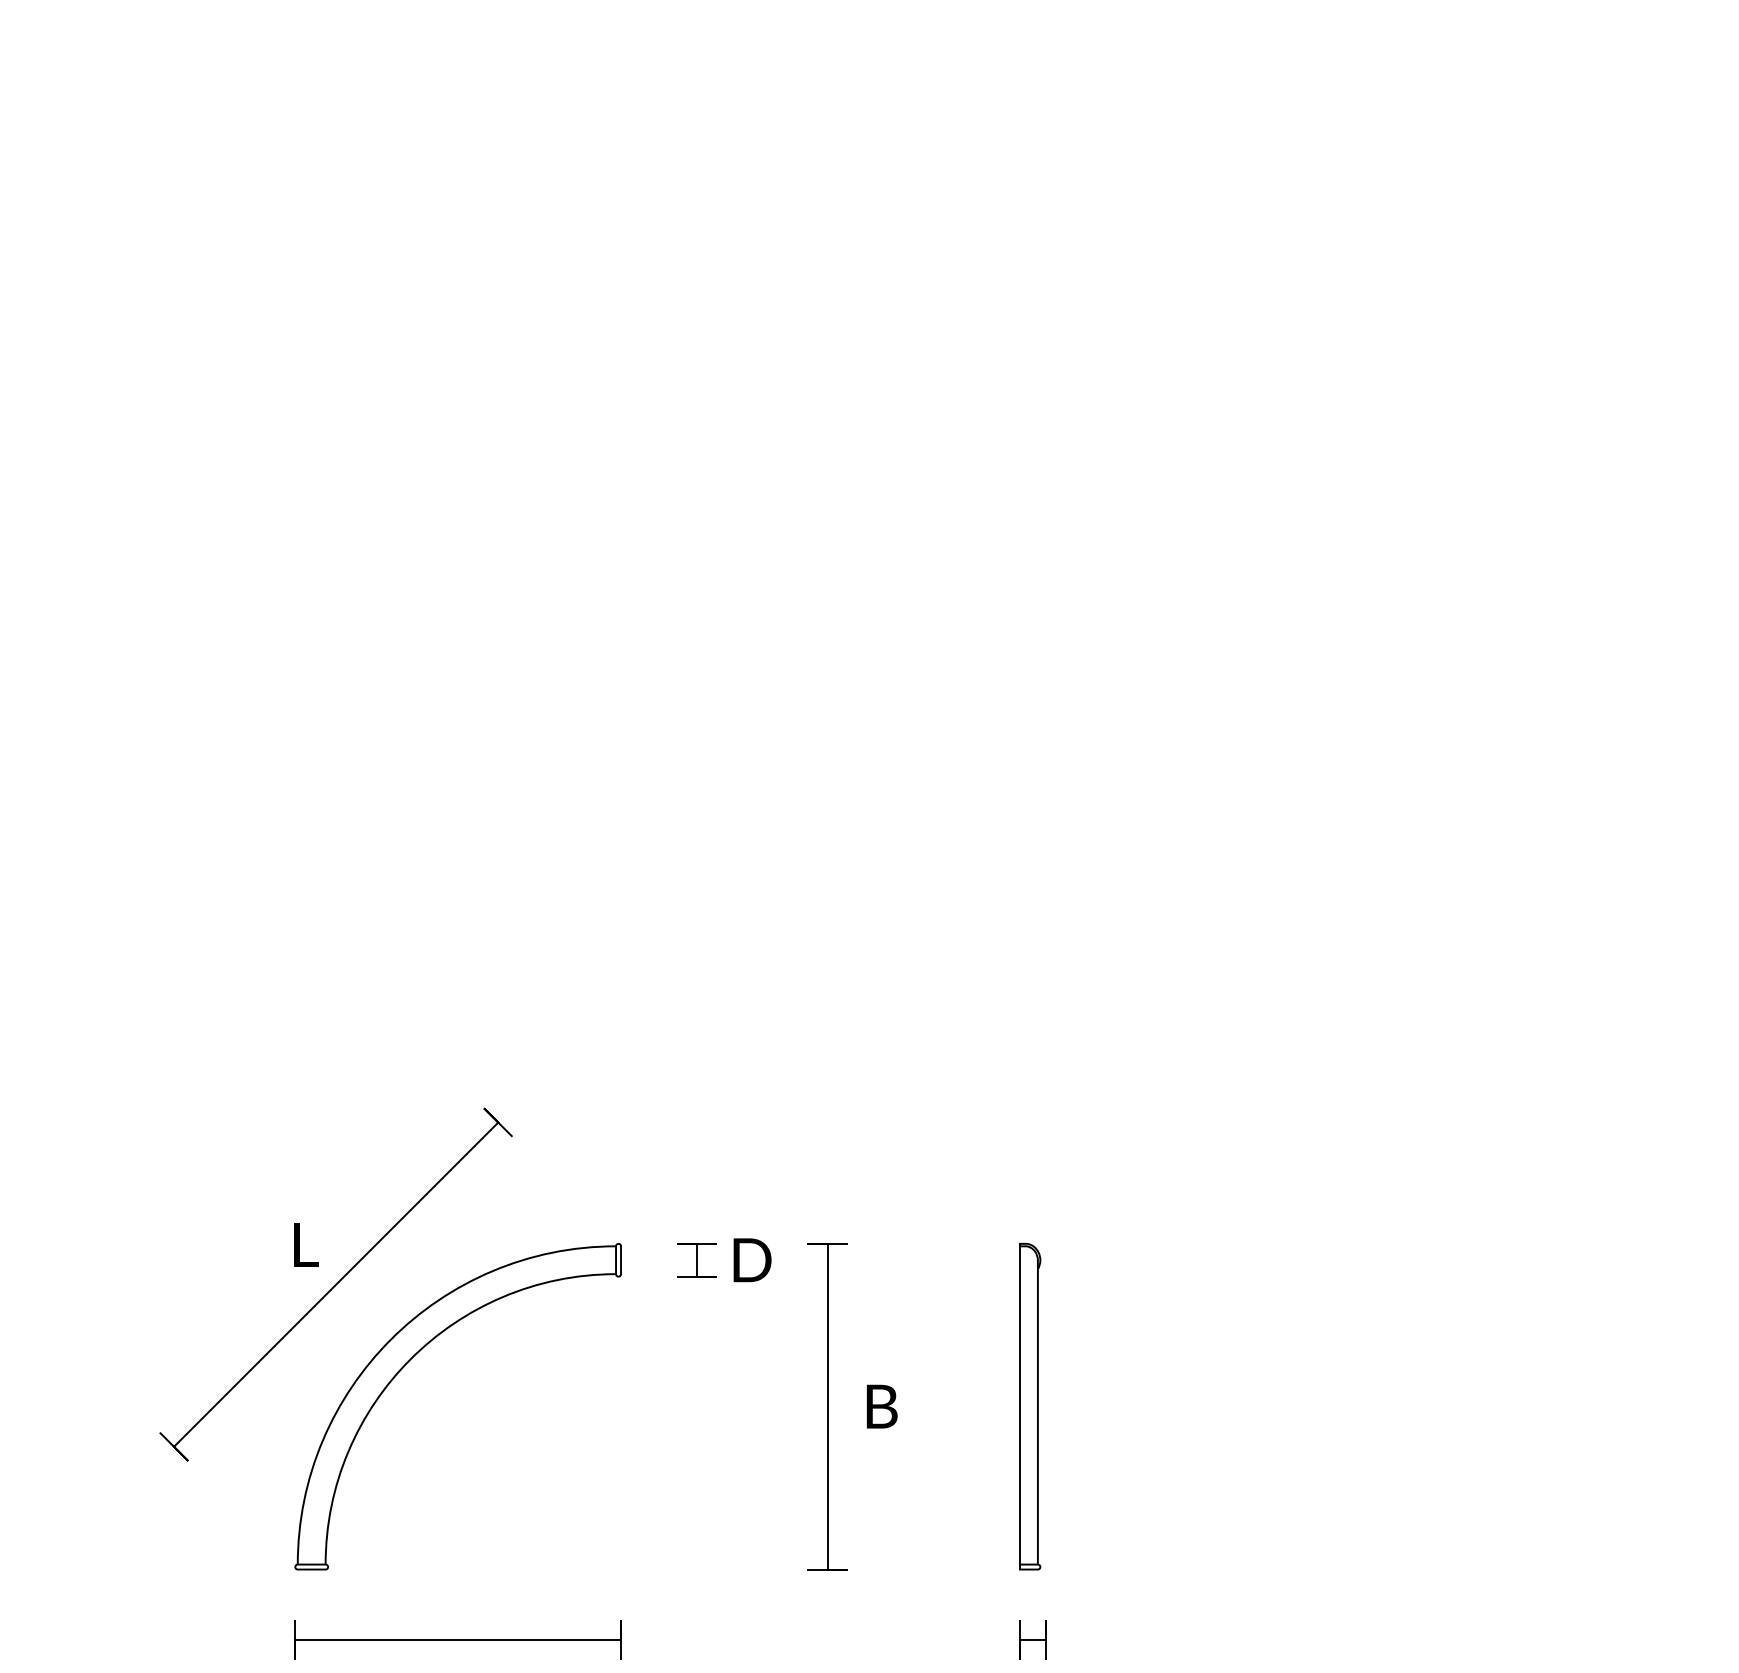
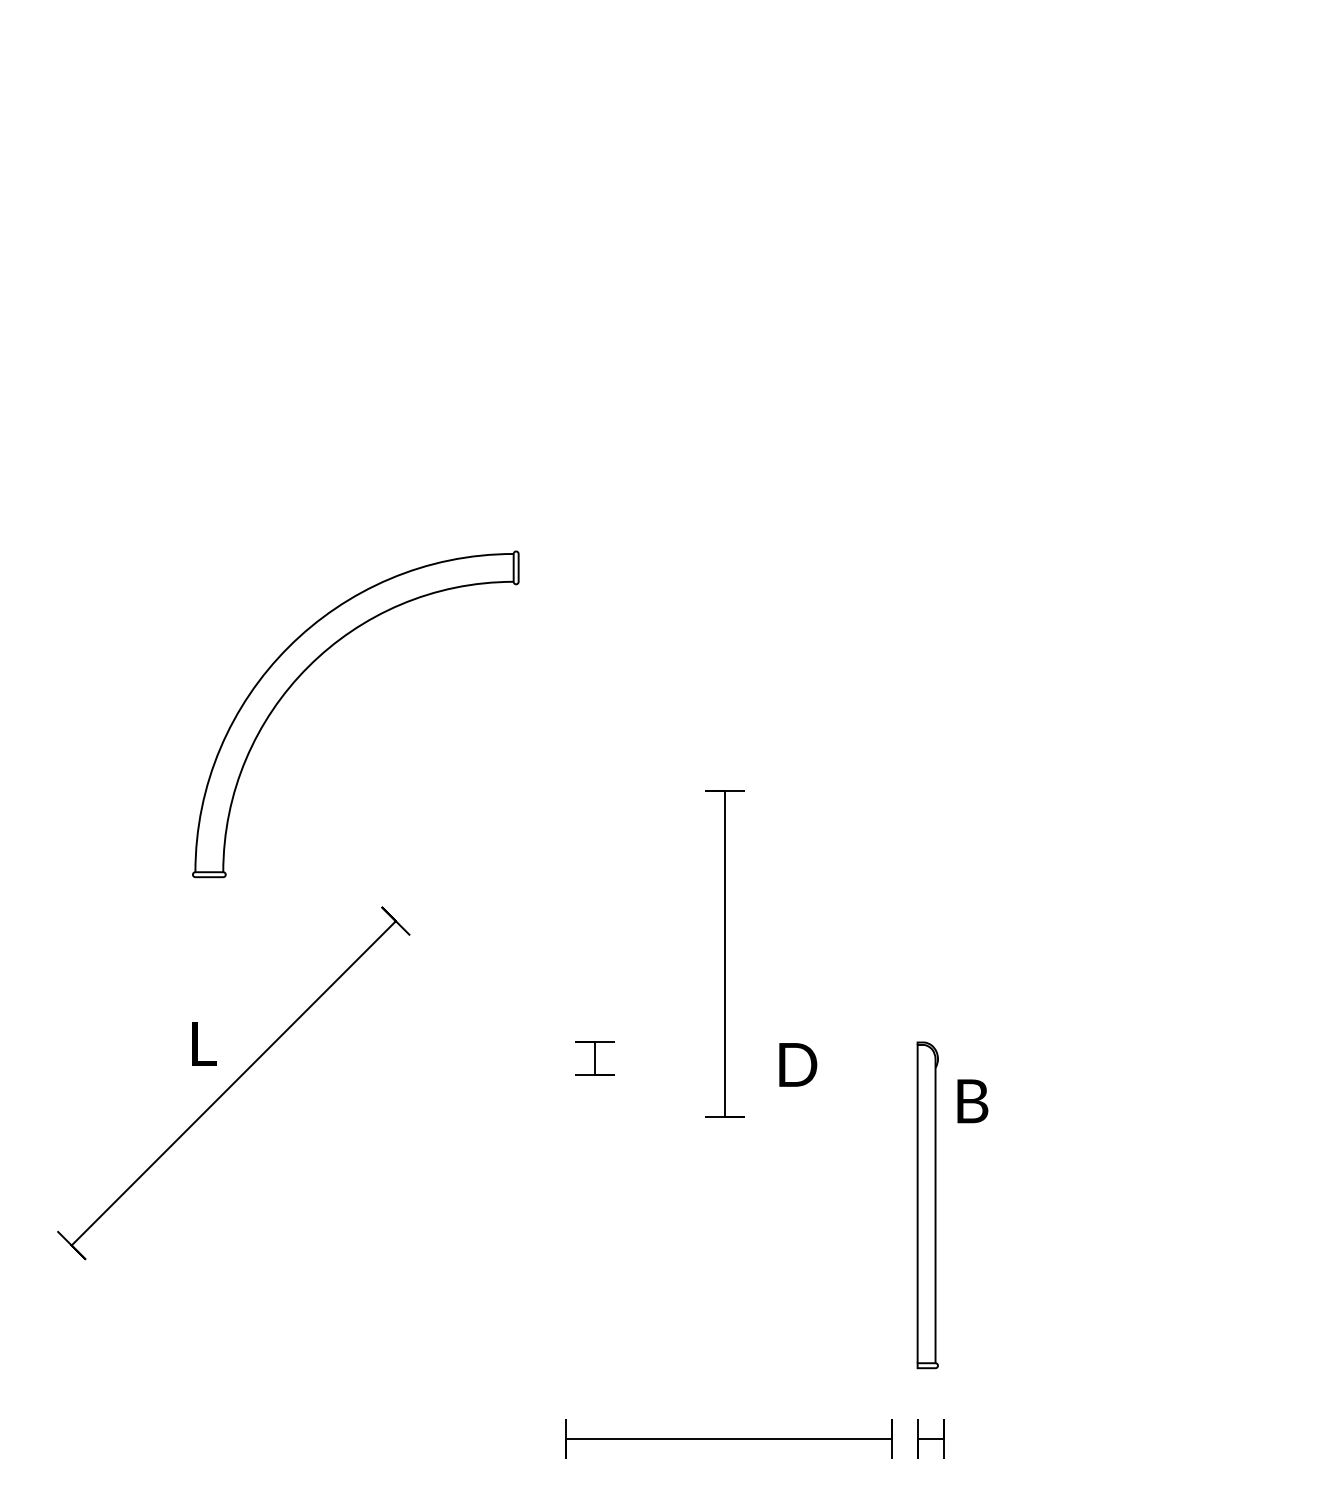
text: (752, 1260) -> (798, 1065), moved
part: (411, 1359) -> (309, 667), moved
curve: (827, 1406) -> (725, 954), moved
text: (882, 1406) -> (973, 1101), moved
curve: (457, 1639) -> (728, 1438), moved

